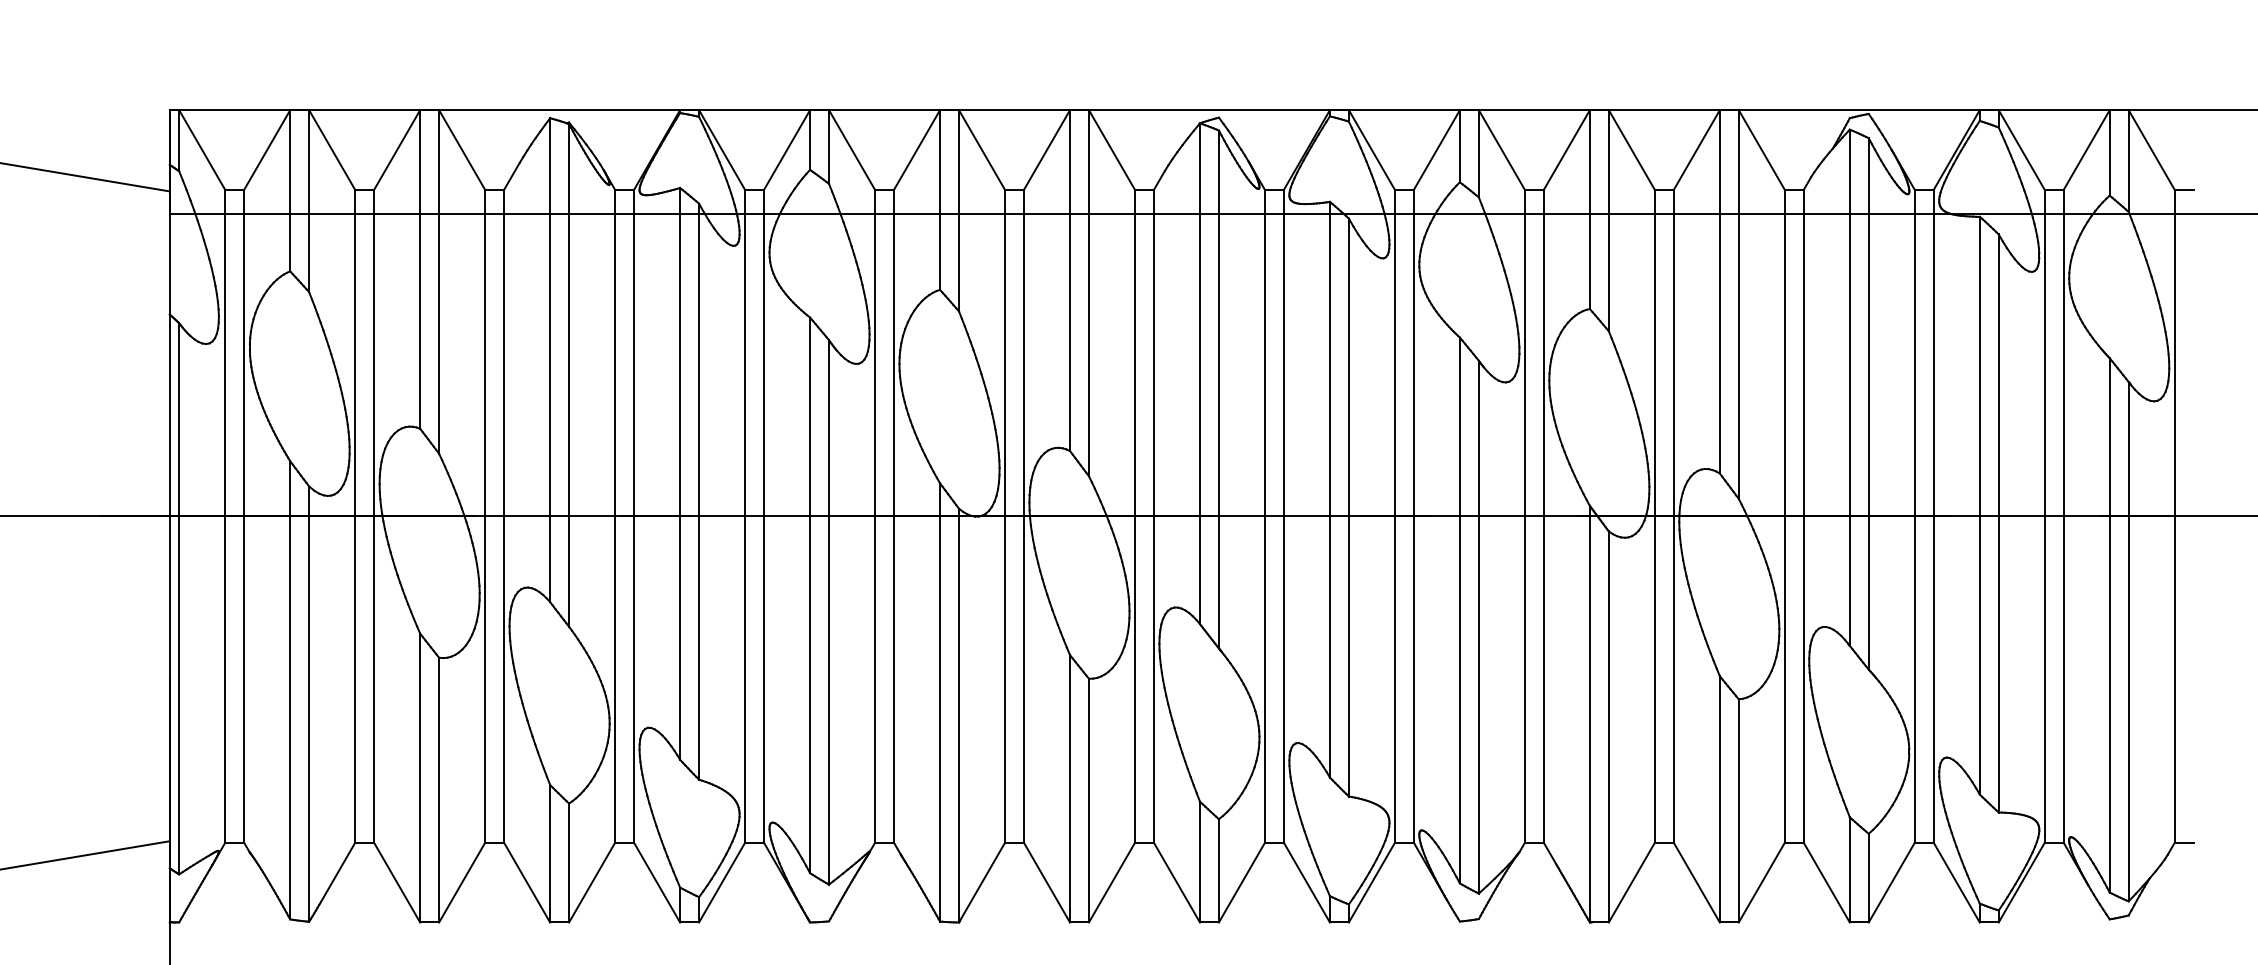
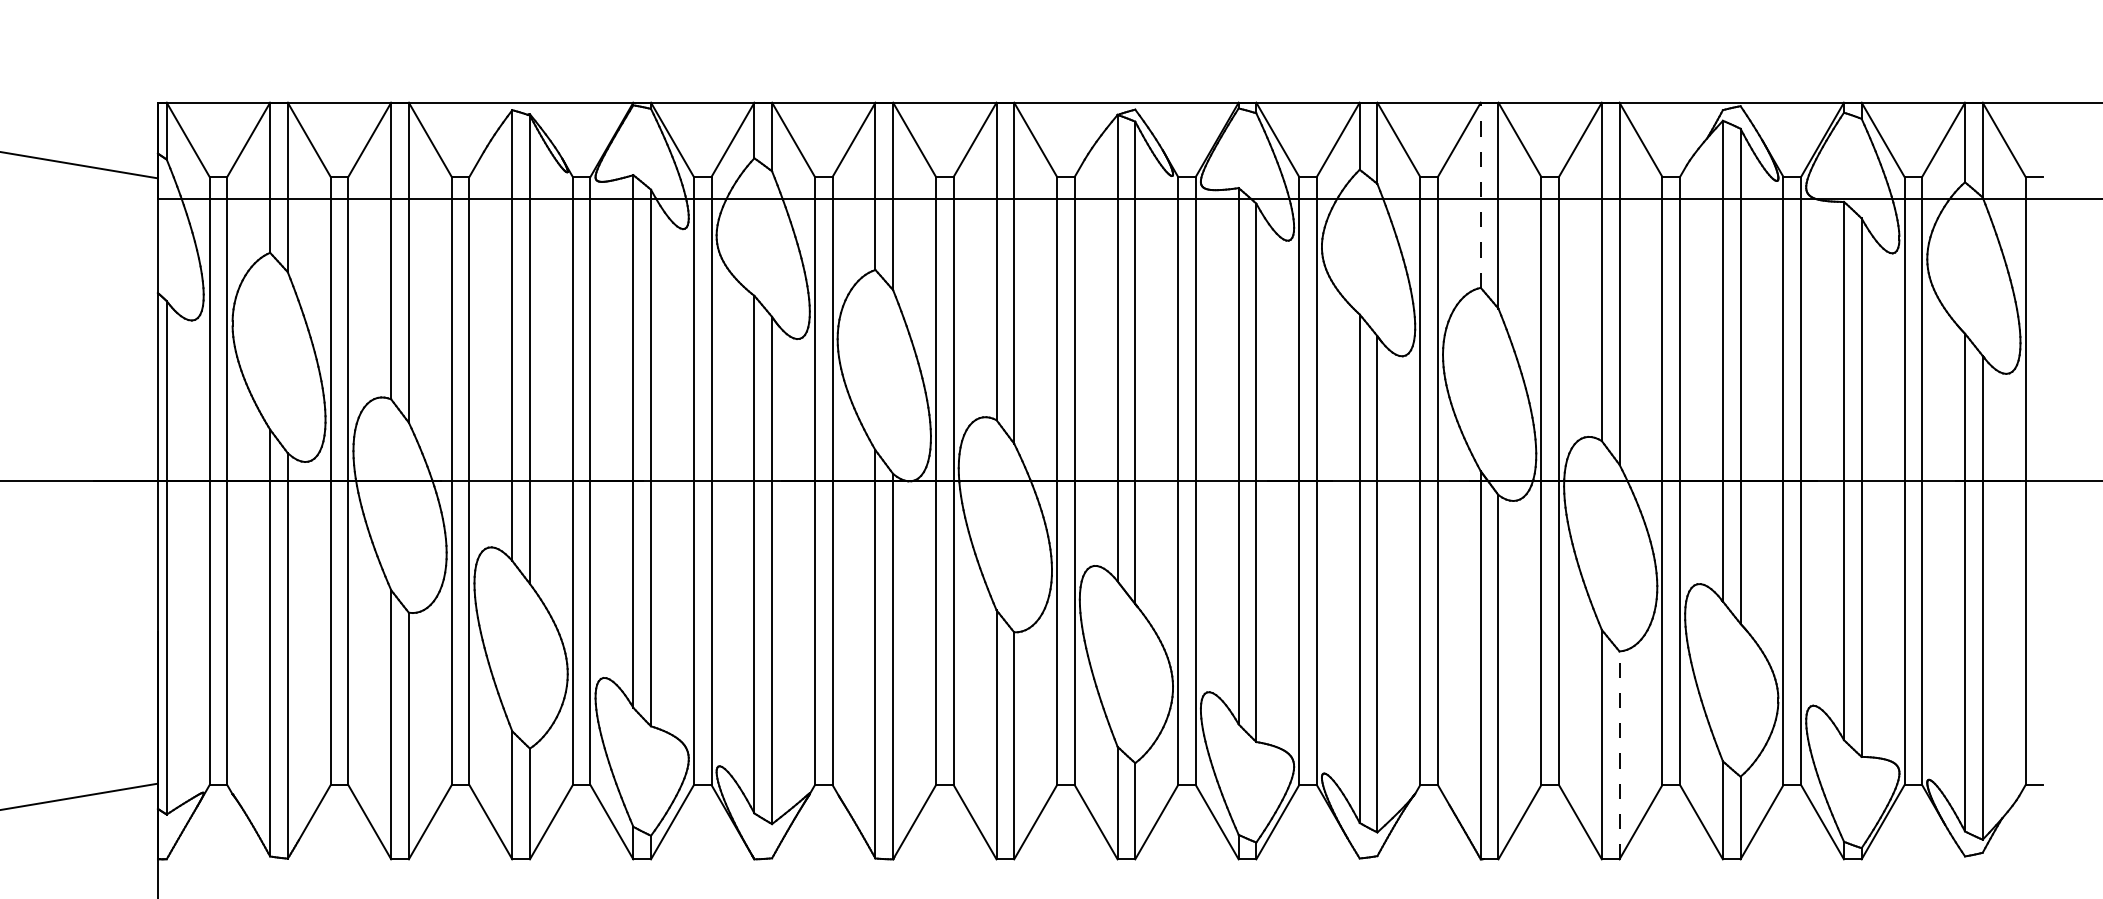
line: (1589, 209) -> (1480, 195), solid -> dashed
line: (1738, 810) -> (1619, 755), solid -> dashed

